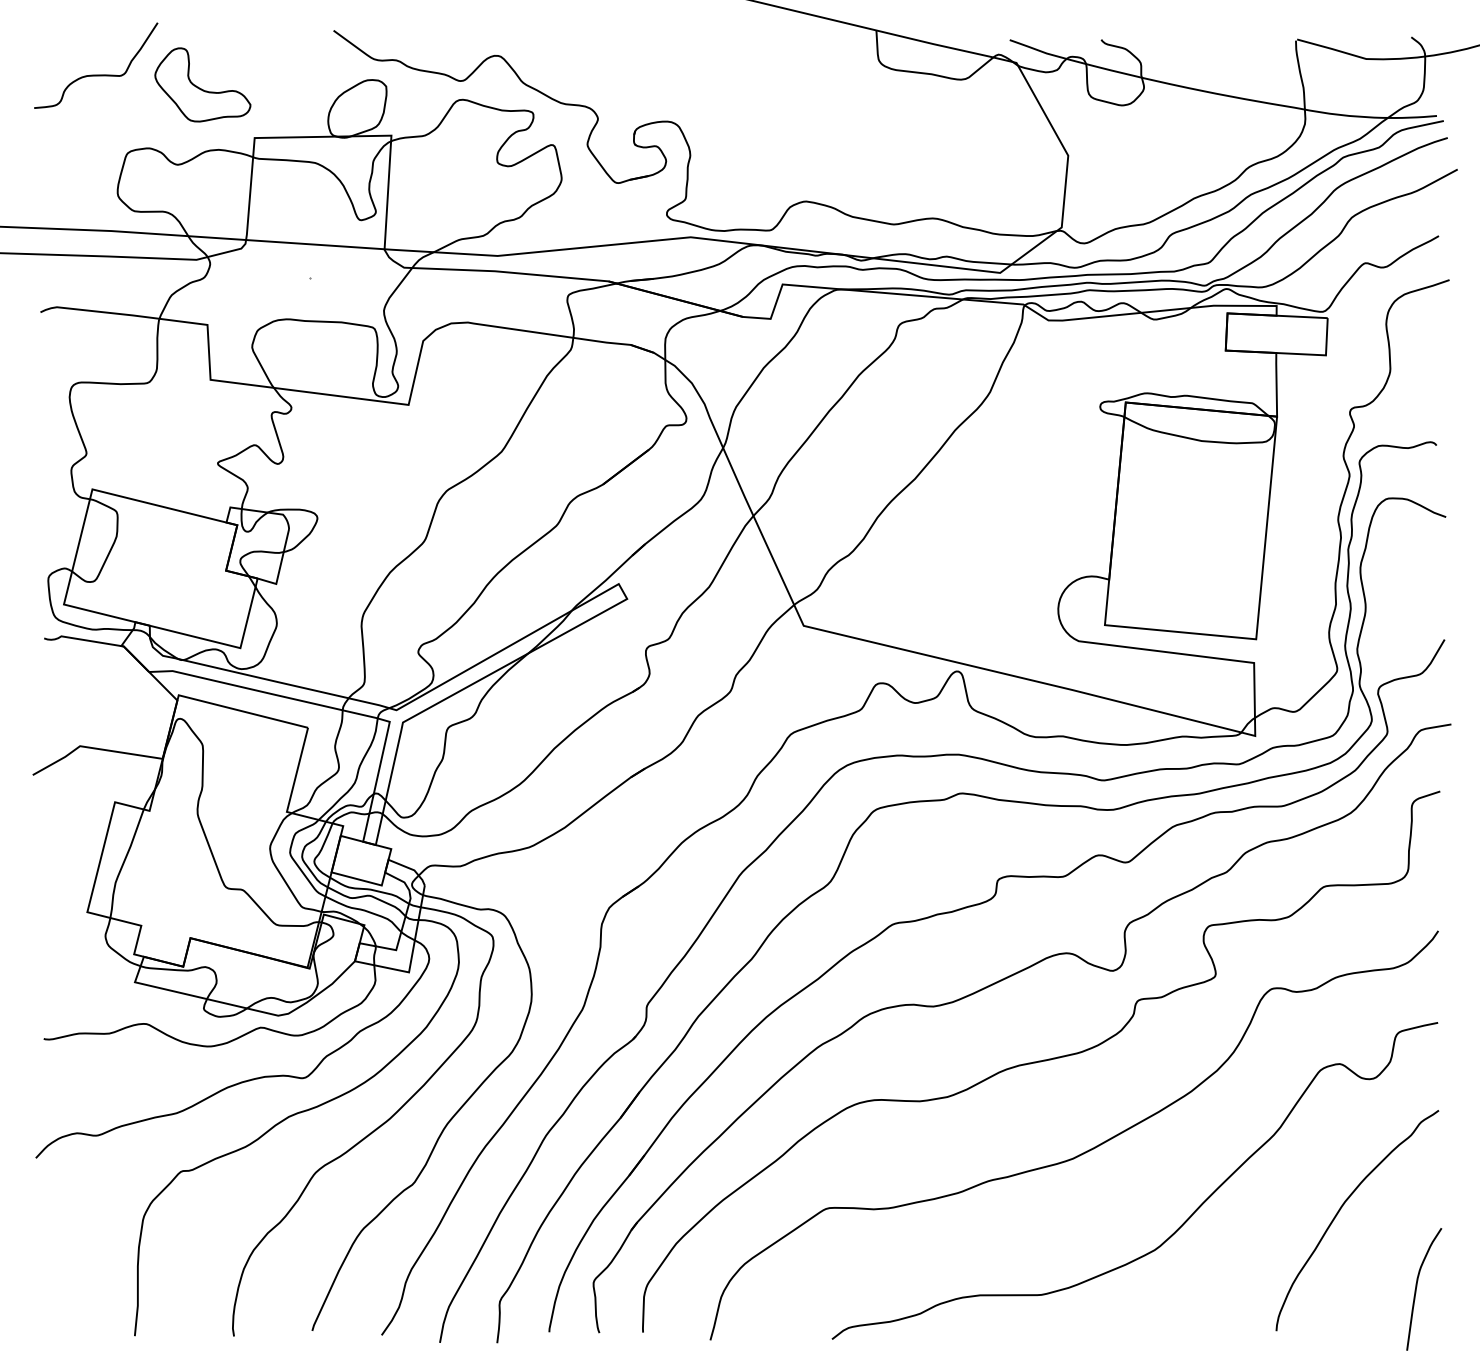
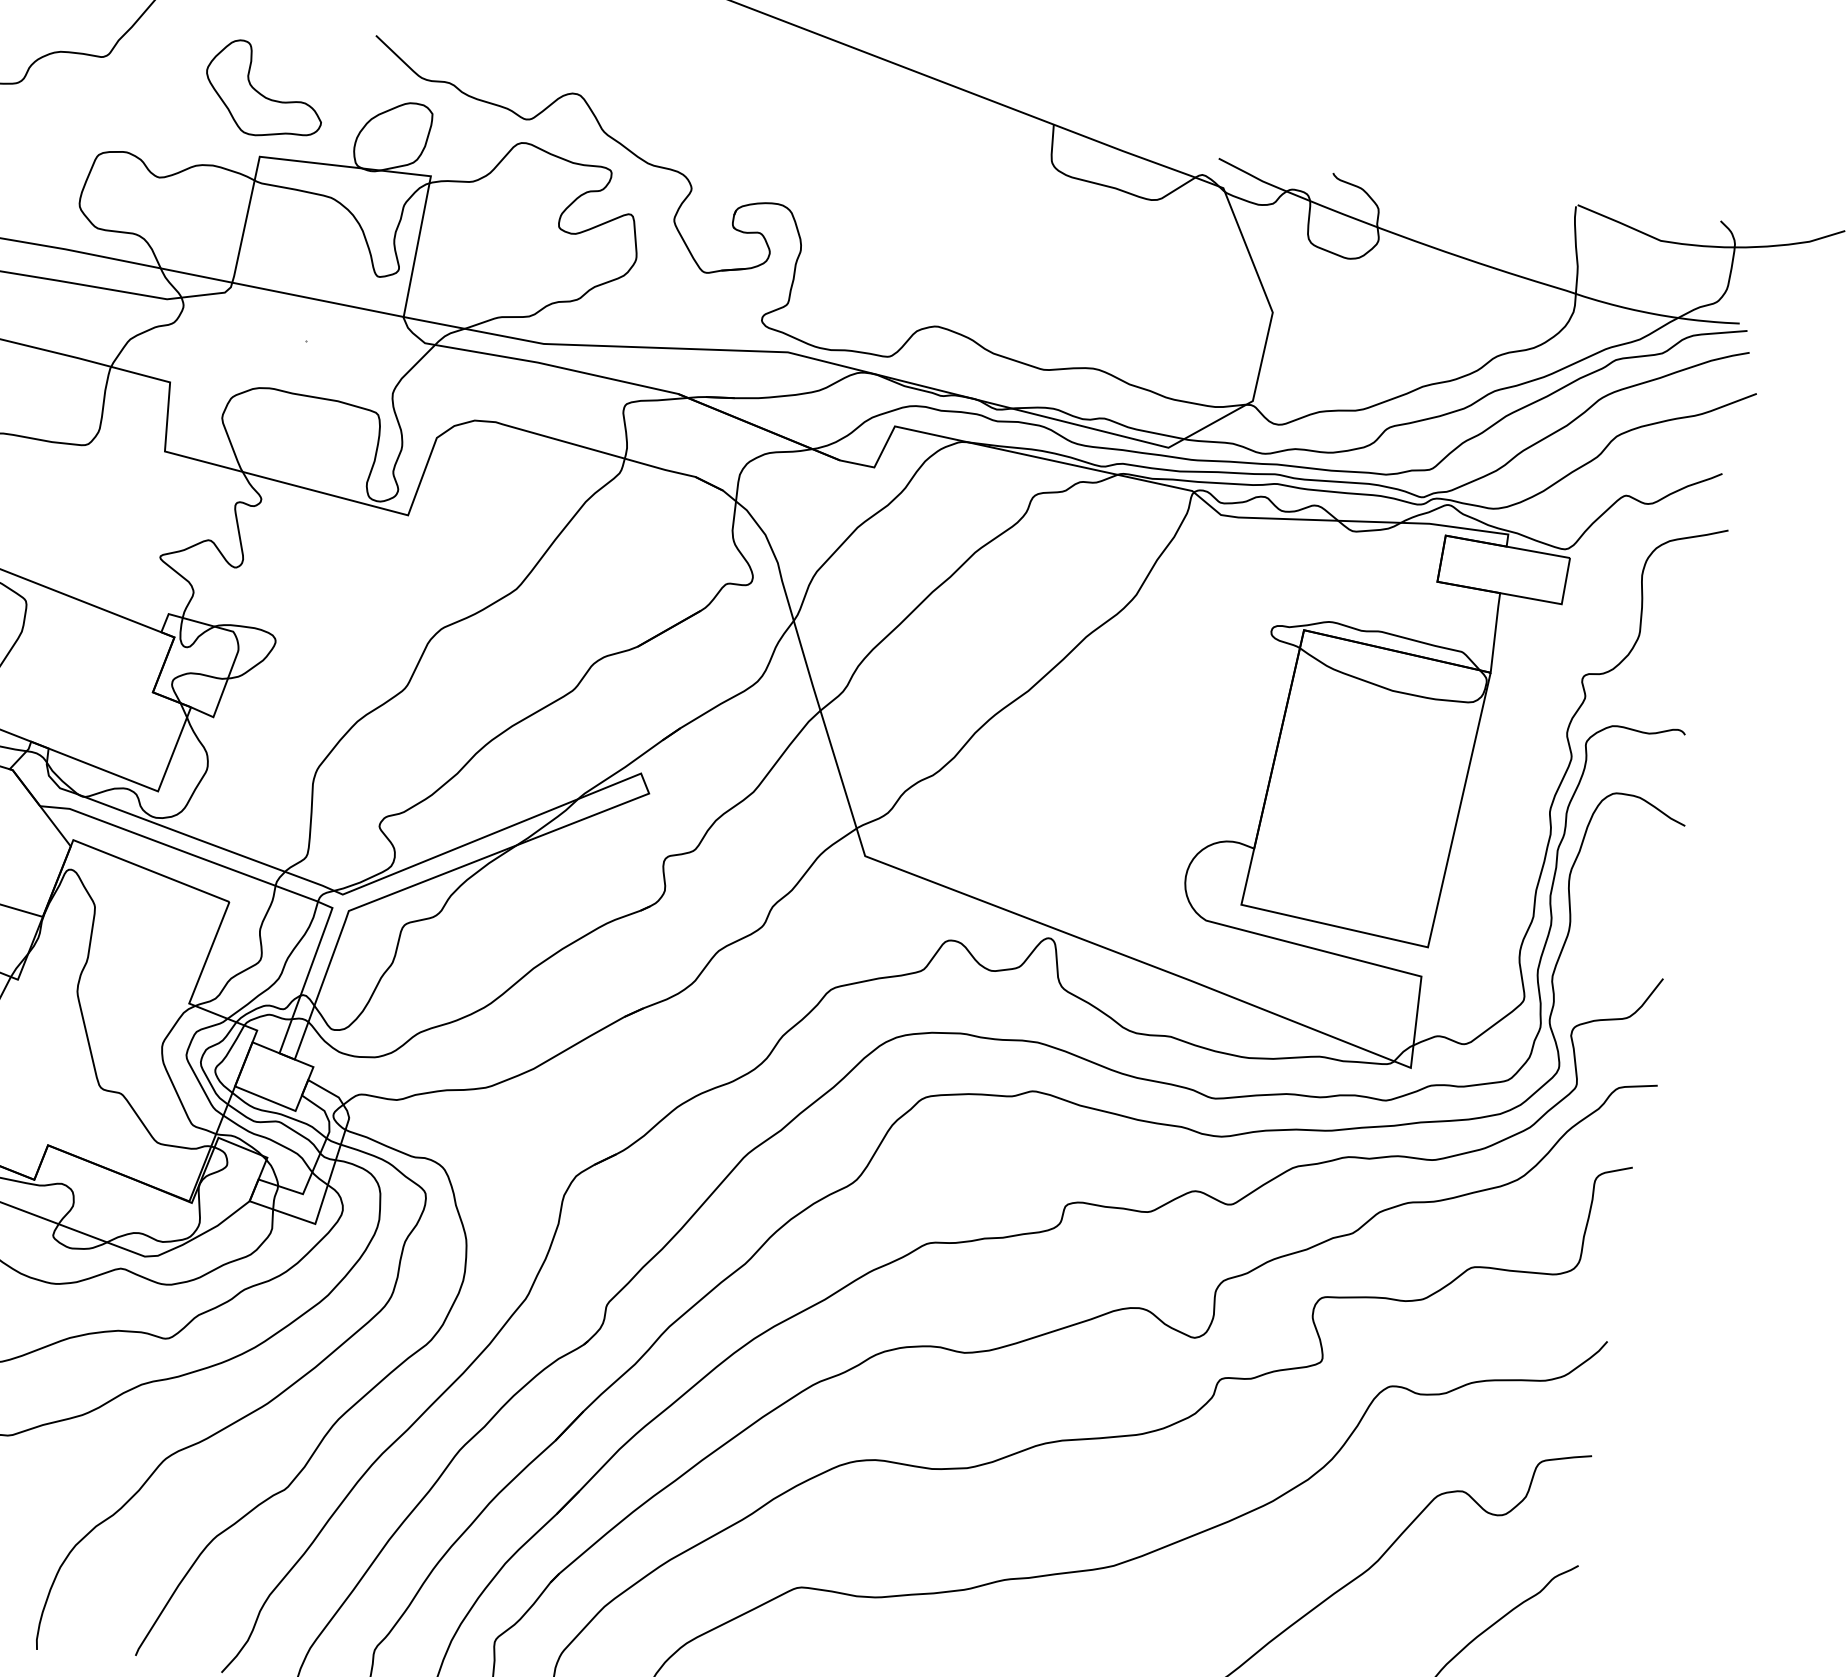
part: (202, 84) -> (264, 89), moved

